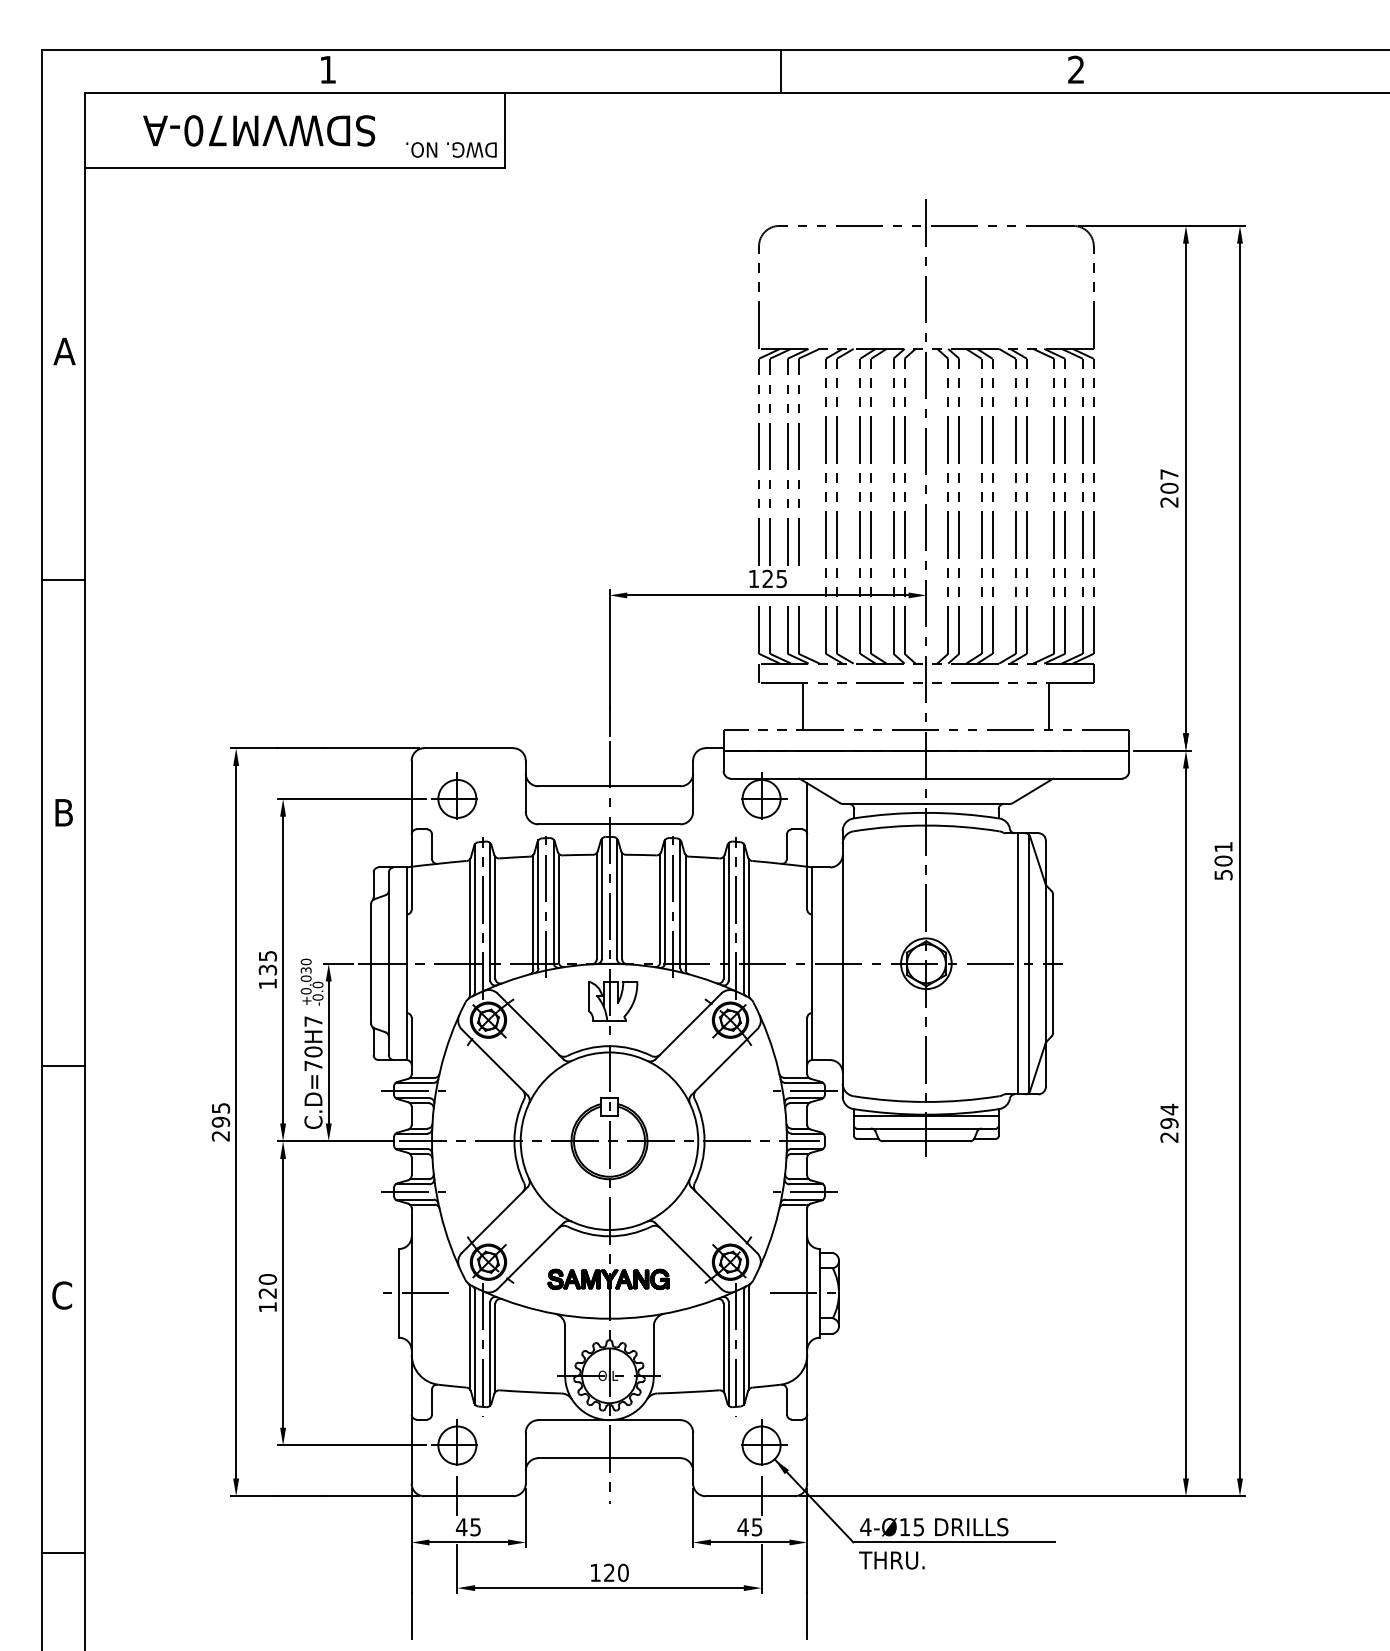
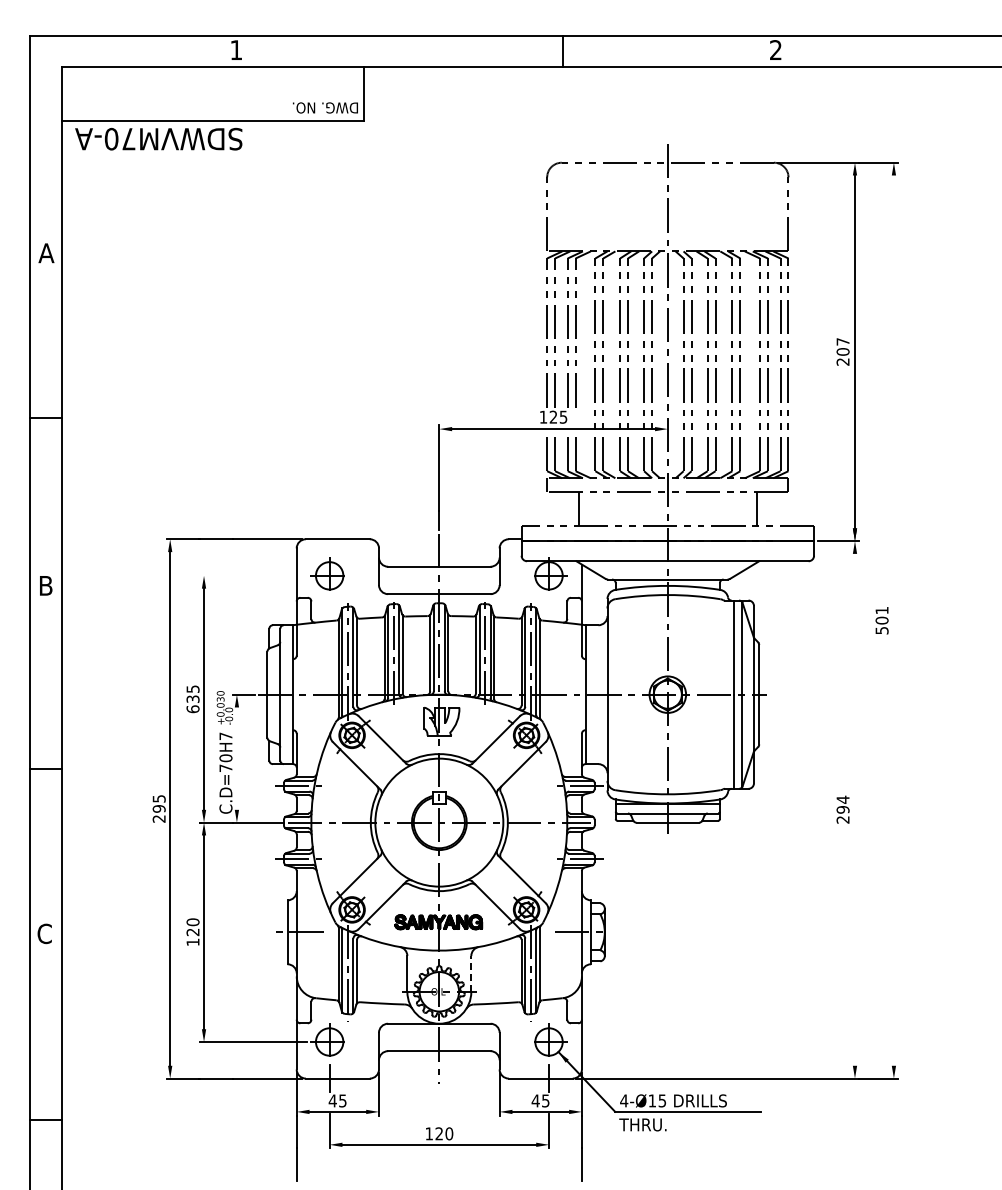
text: (258, 129) -> (158, 138), moved
line: (351, 798) -> (253, 575), removed
line: (1239, 860) -> (893, 620), removed
text: (267, 984) -> (192, 709), 135 -> 635
line: (328, 1052) -> (236, 758), removed
line: (1185, 1123) -> (854, 809), removed
line: (654, 1350) -> (471, 973), solid -> dashed

